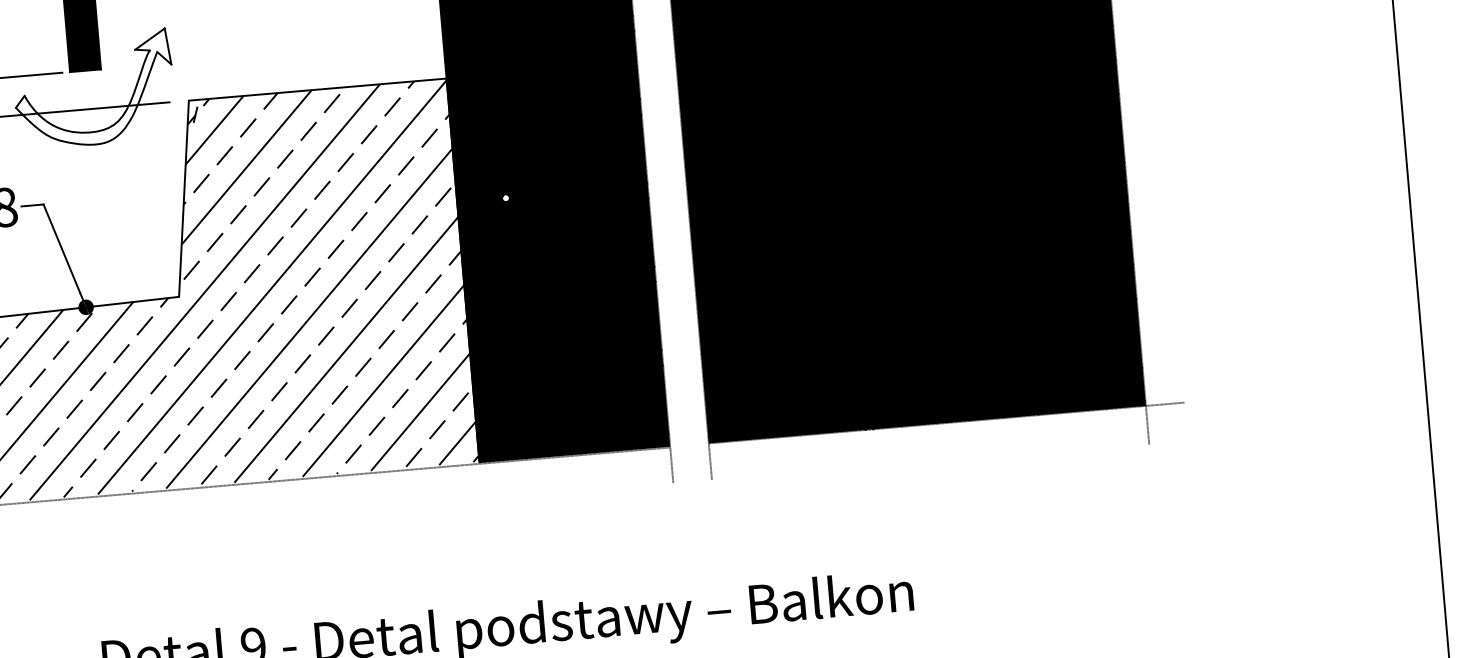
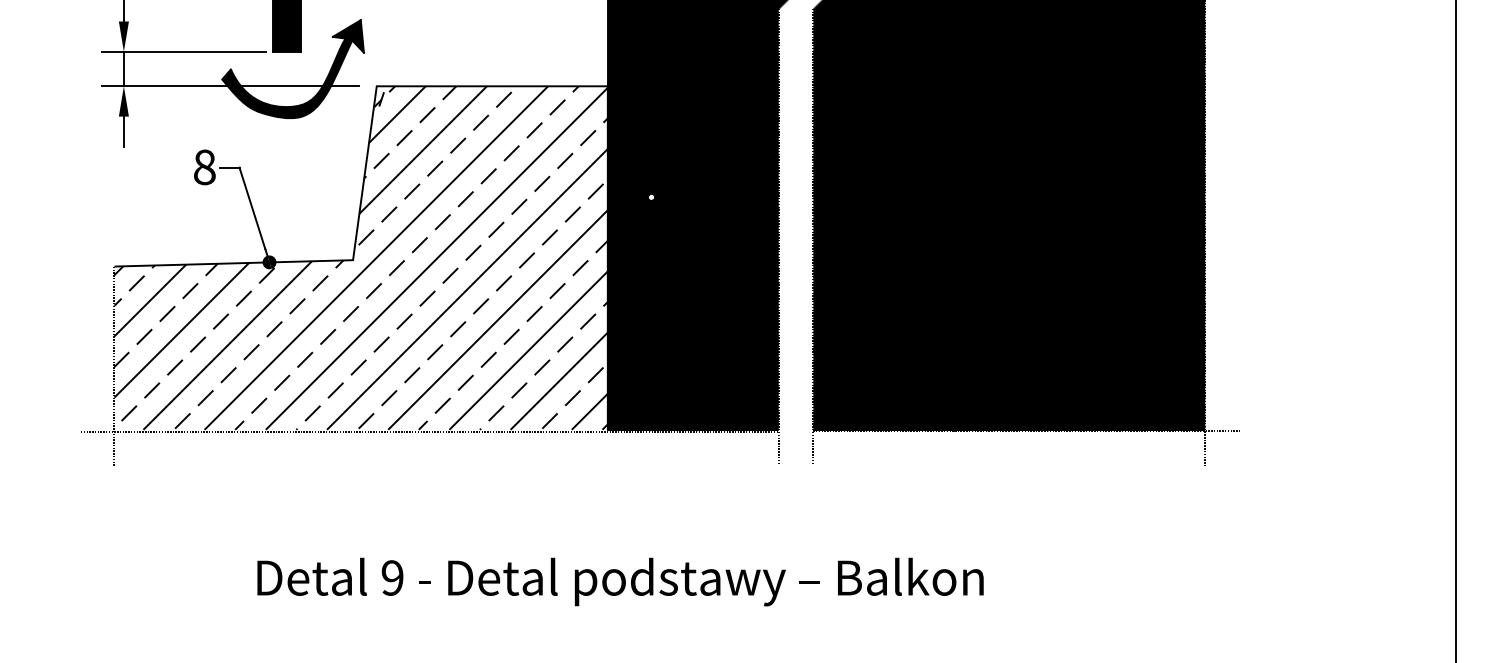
fill: (93, 89) -> (292, 69), added

